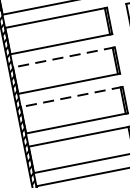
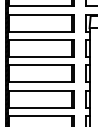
line: (64, 56) -> (41, 39), dashed -> solid
line: (72, 97) -> (41, 65), dashed -> solid

